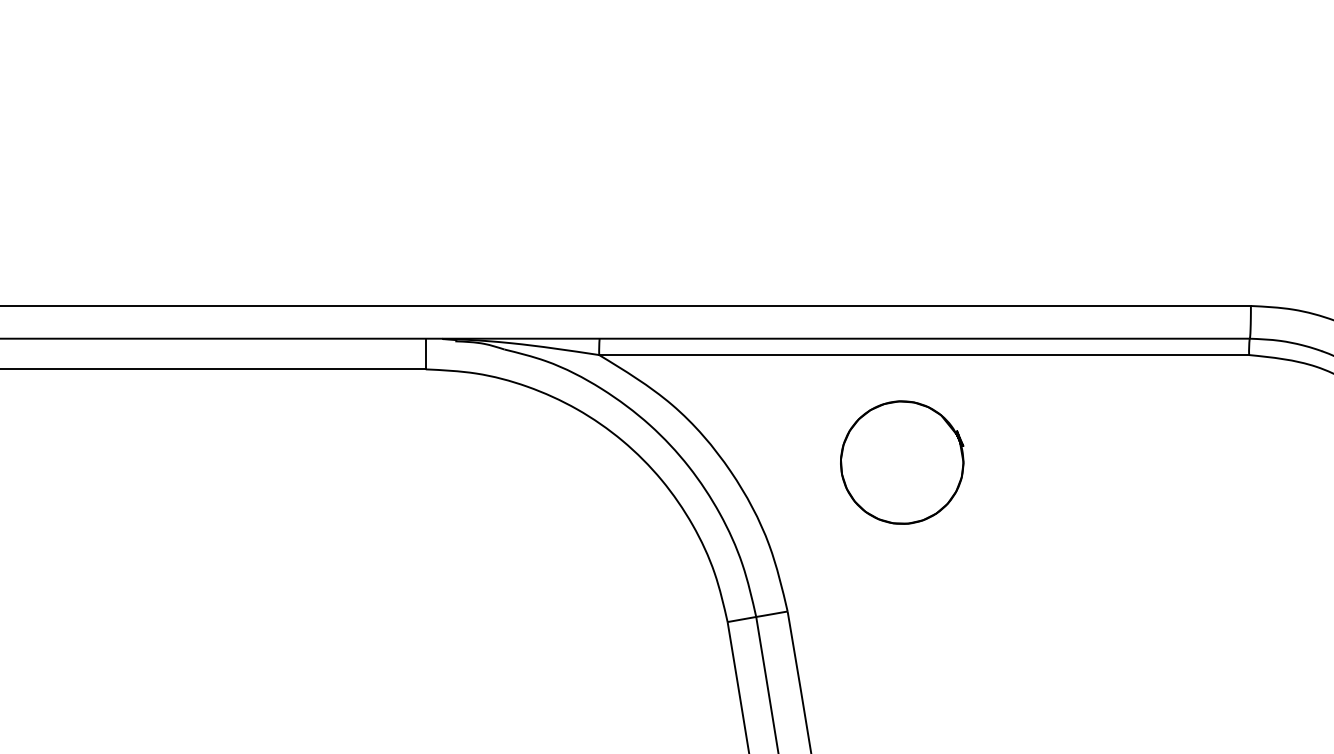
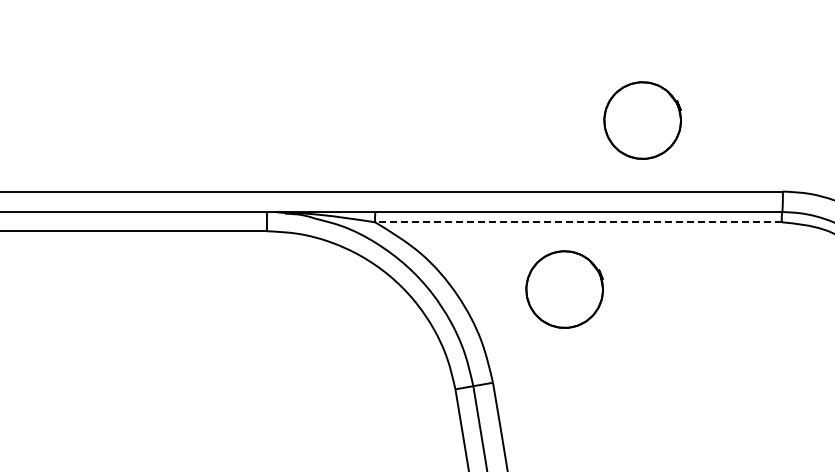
part: (1026, 192) -> (642, 120), added
line: (922, 355) -> (577, 222), solid -> dashed

